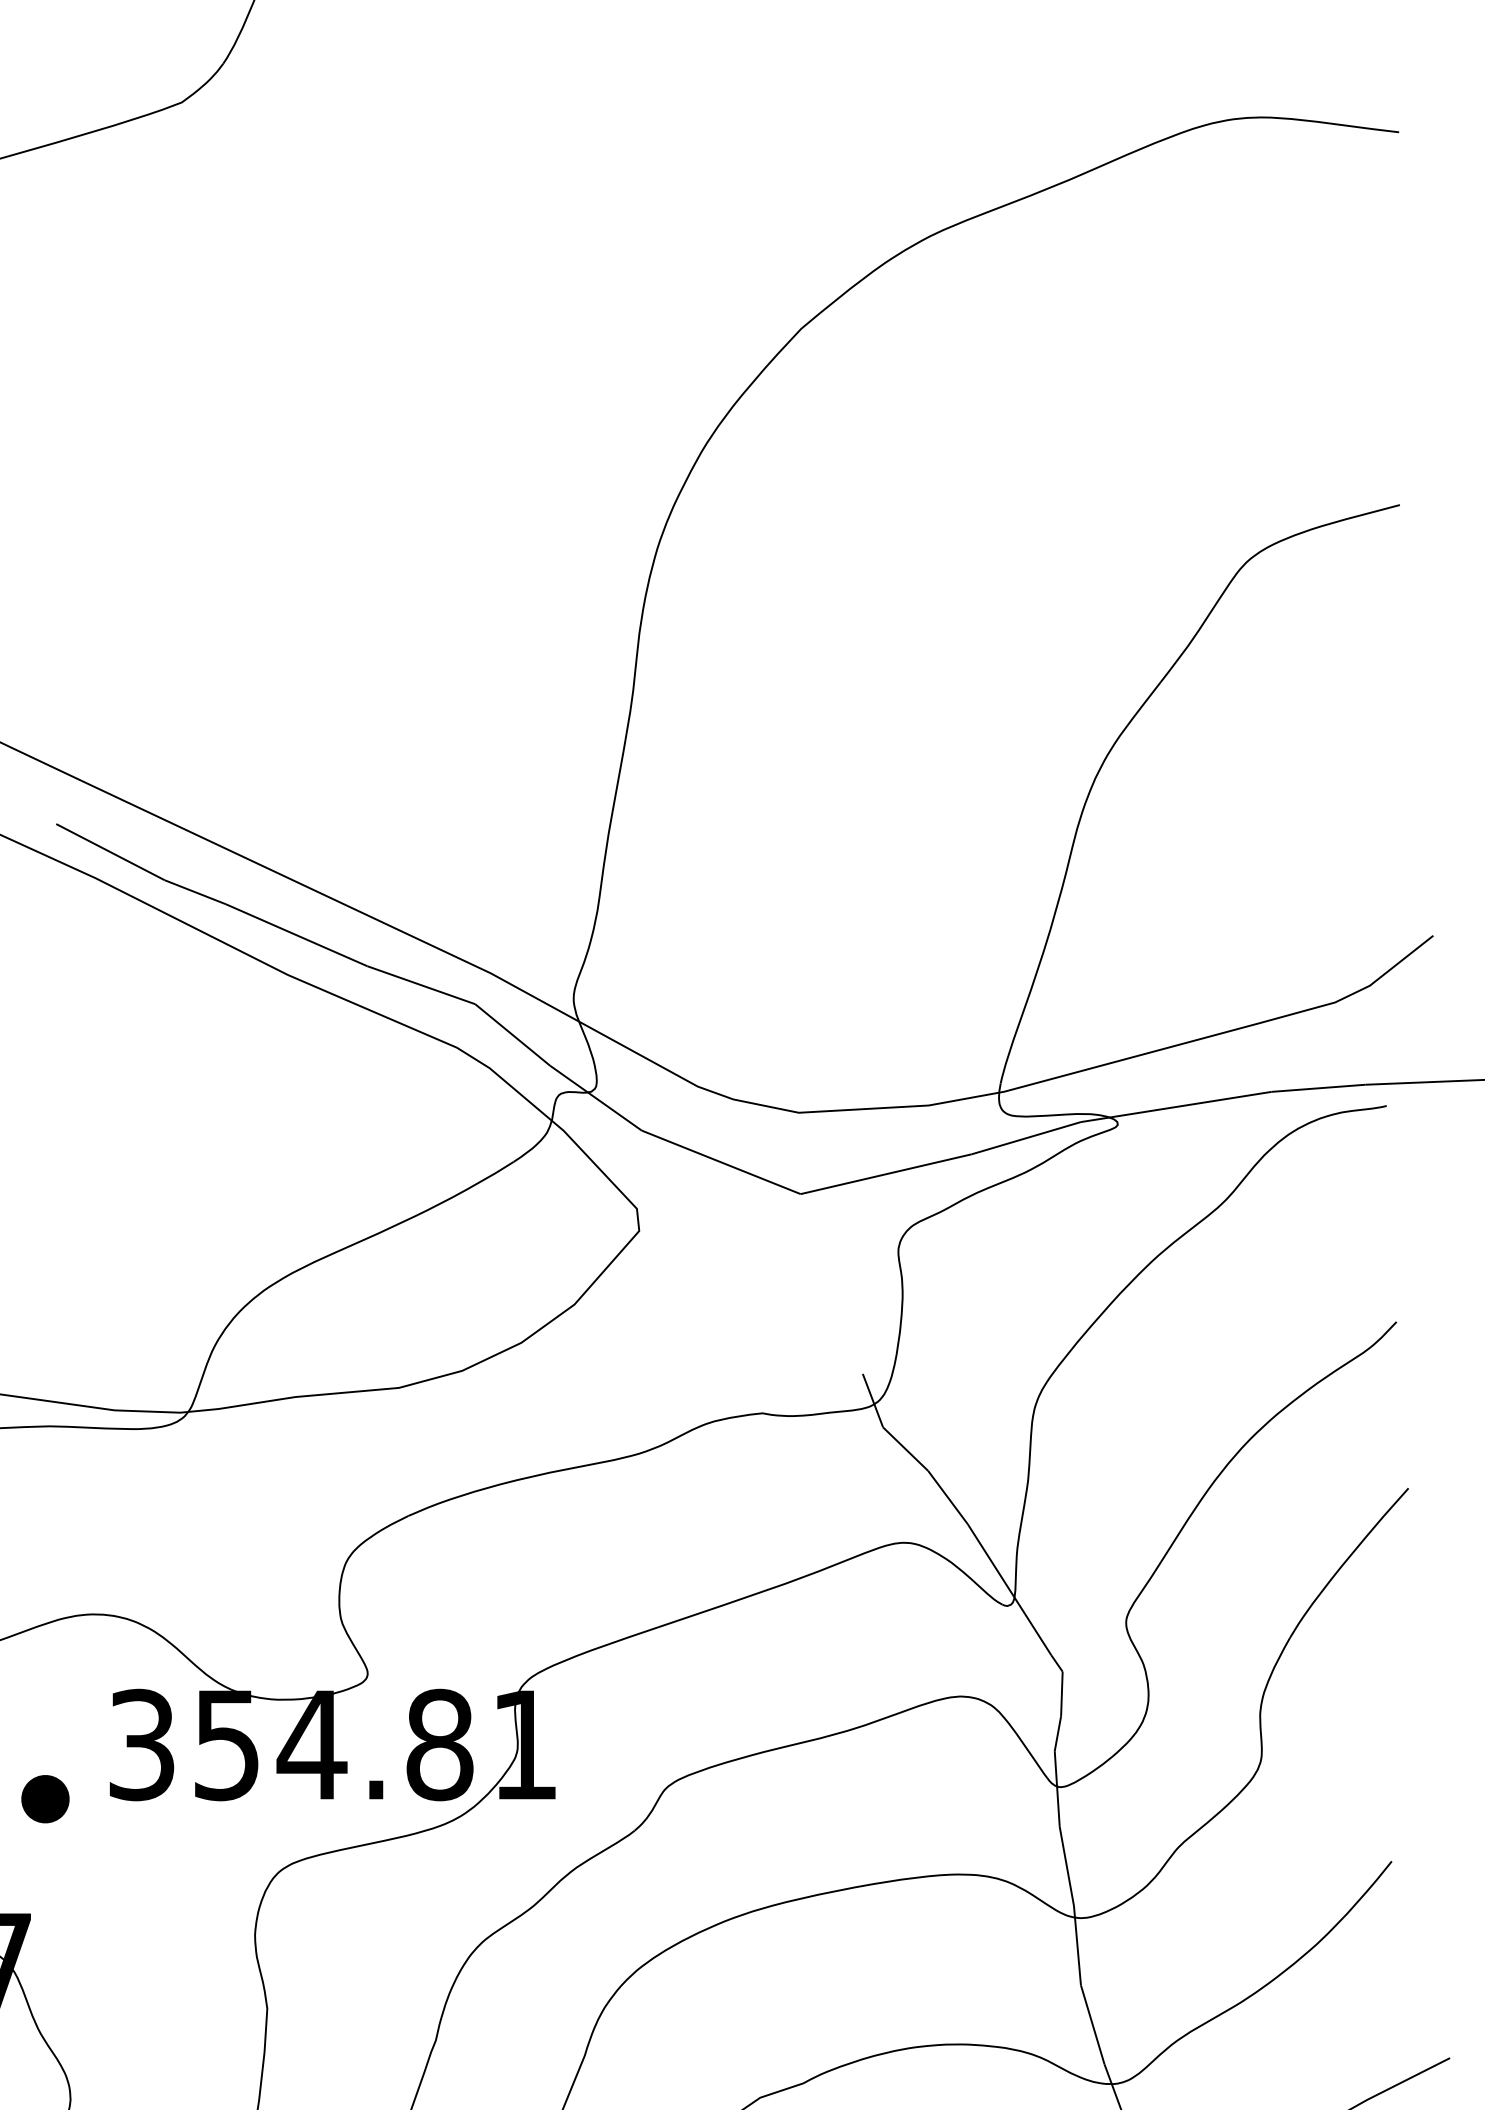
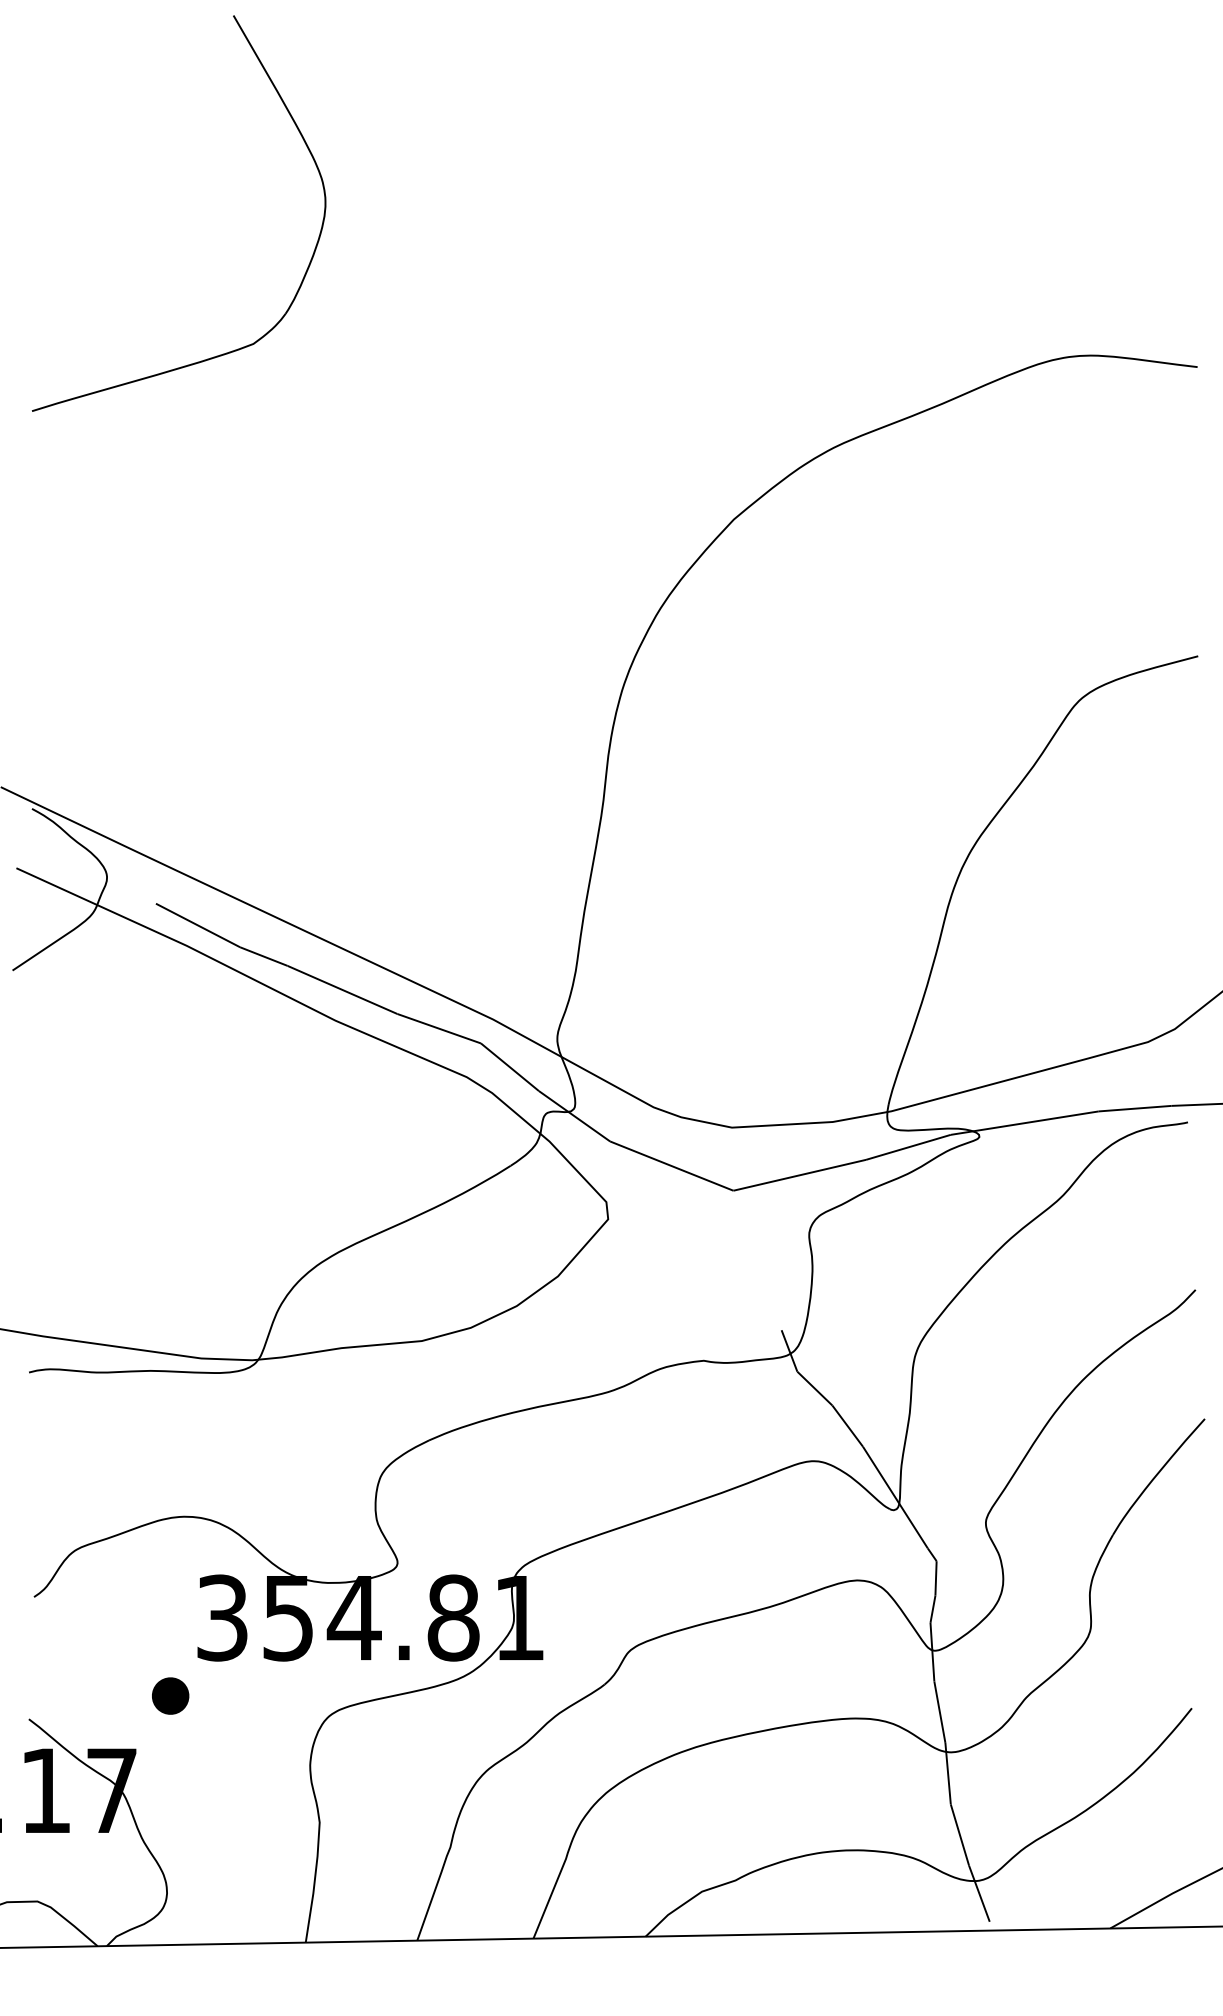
part: (45, 1798) -> (170, 1695), moved

